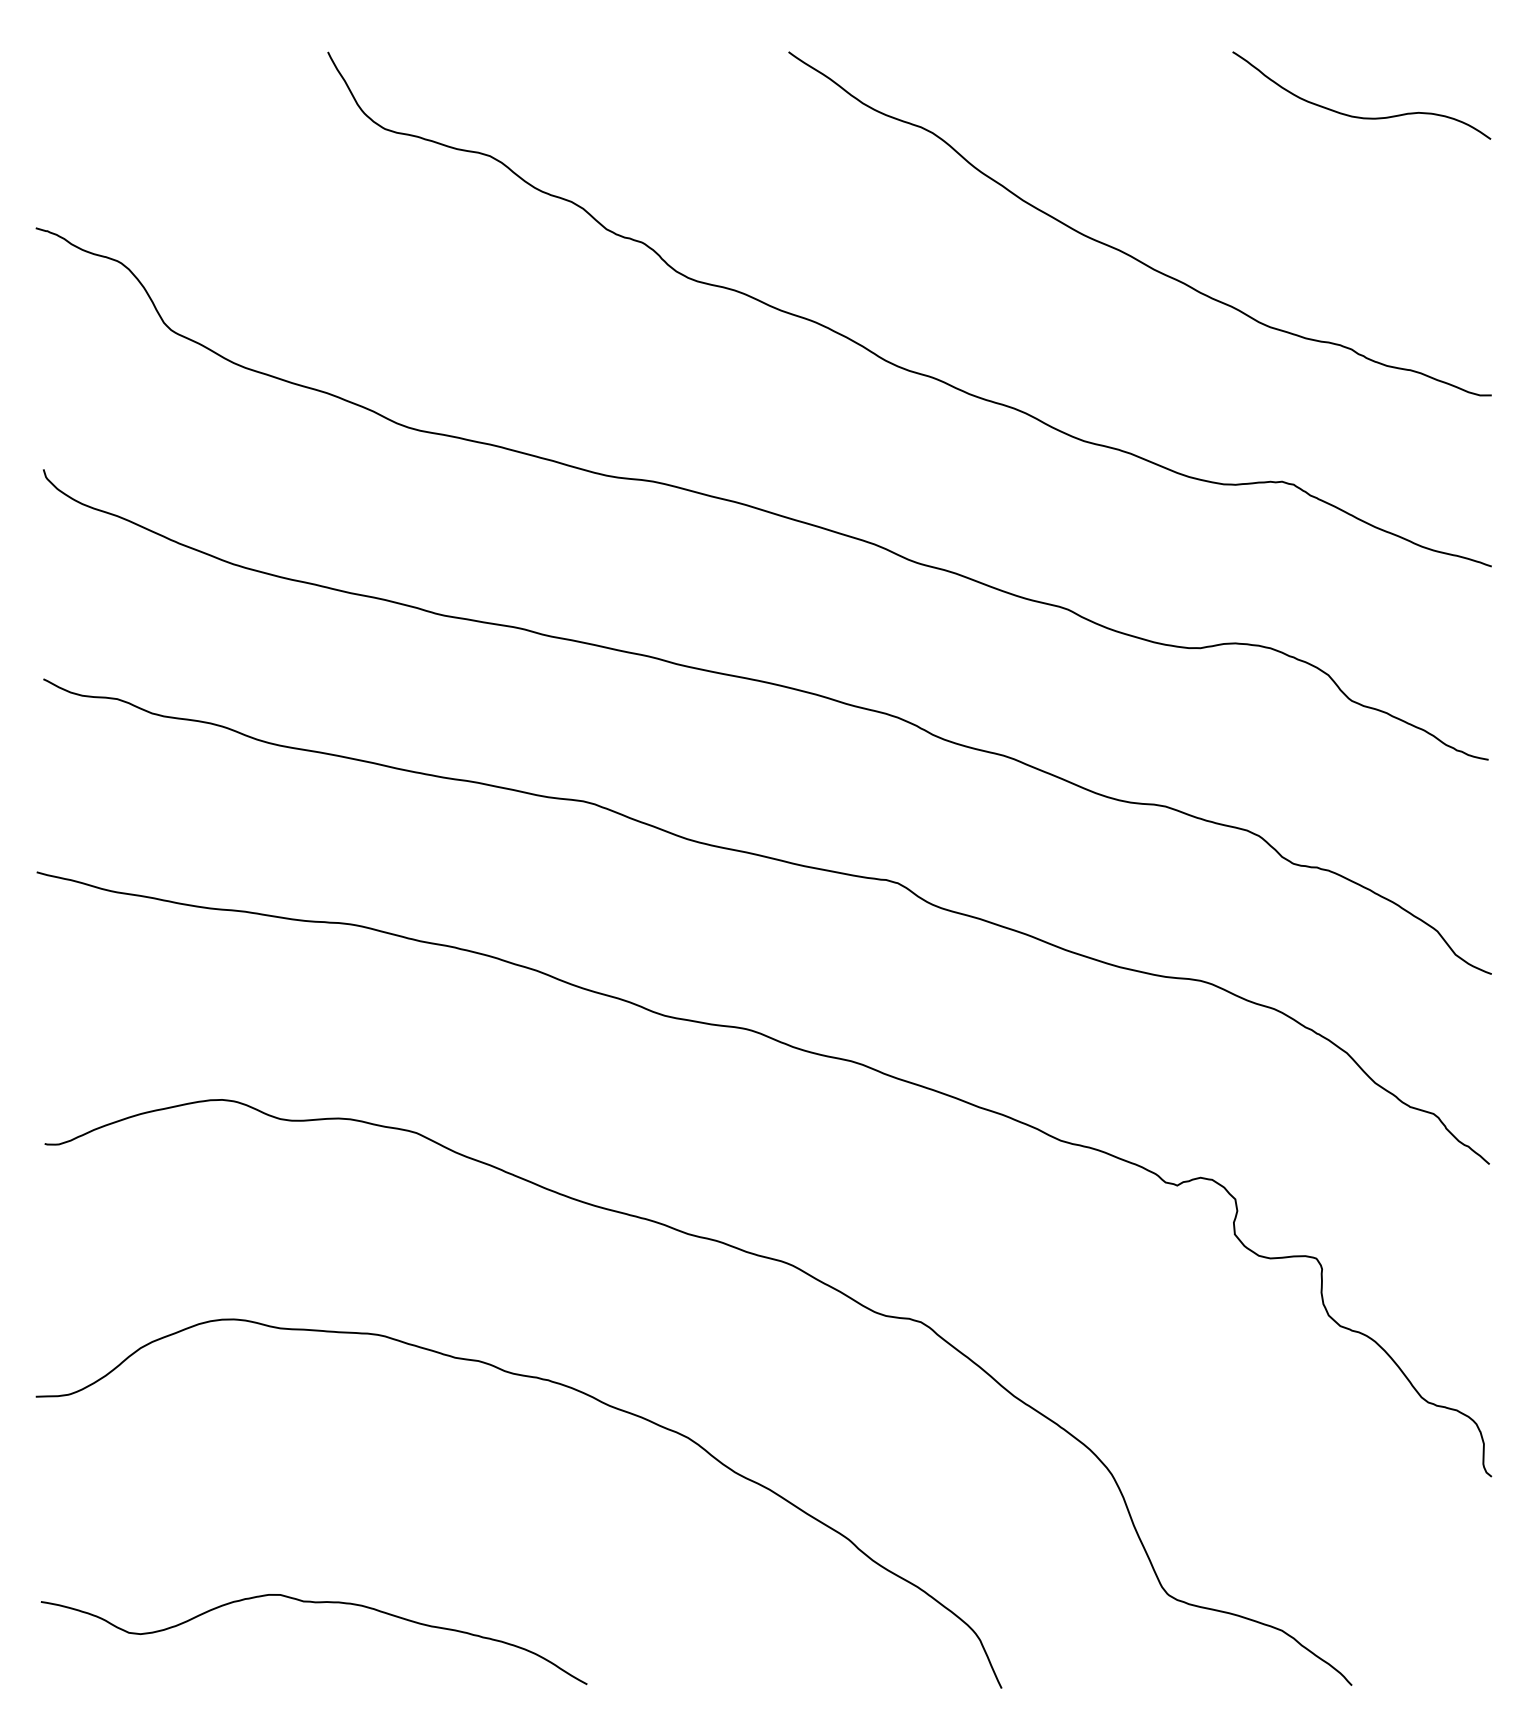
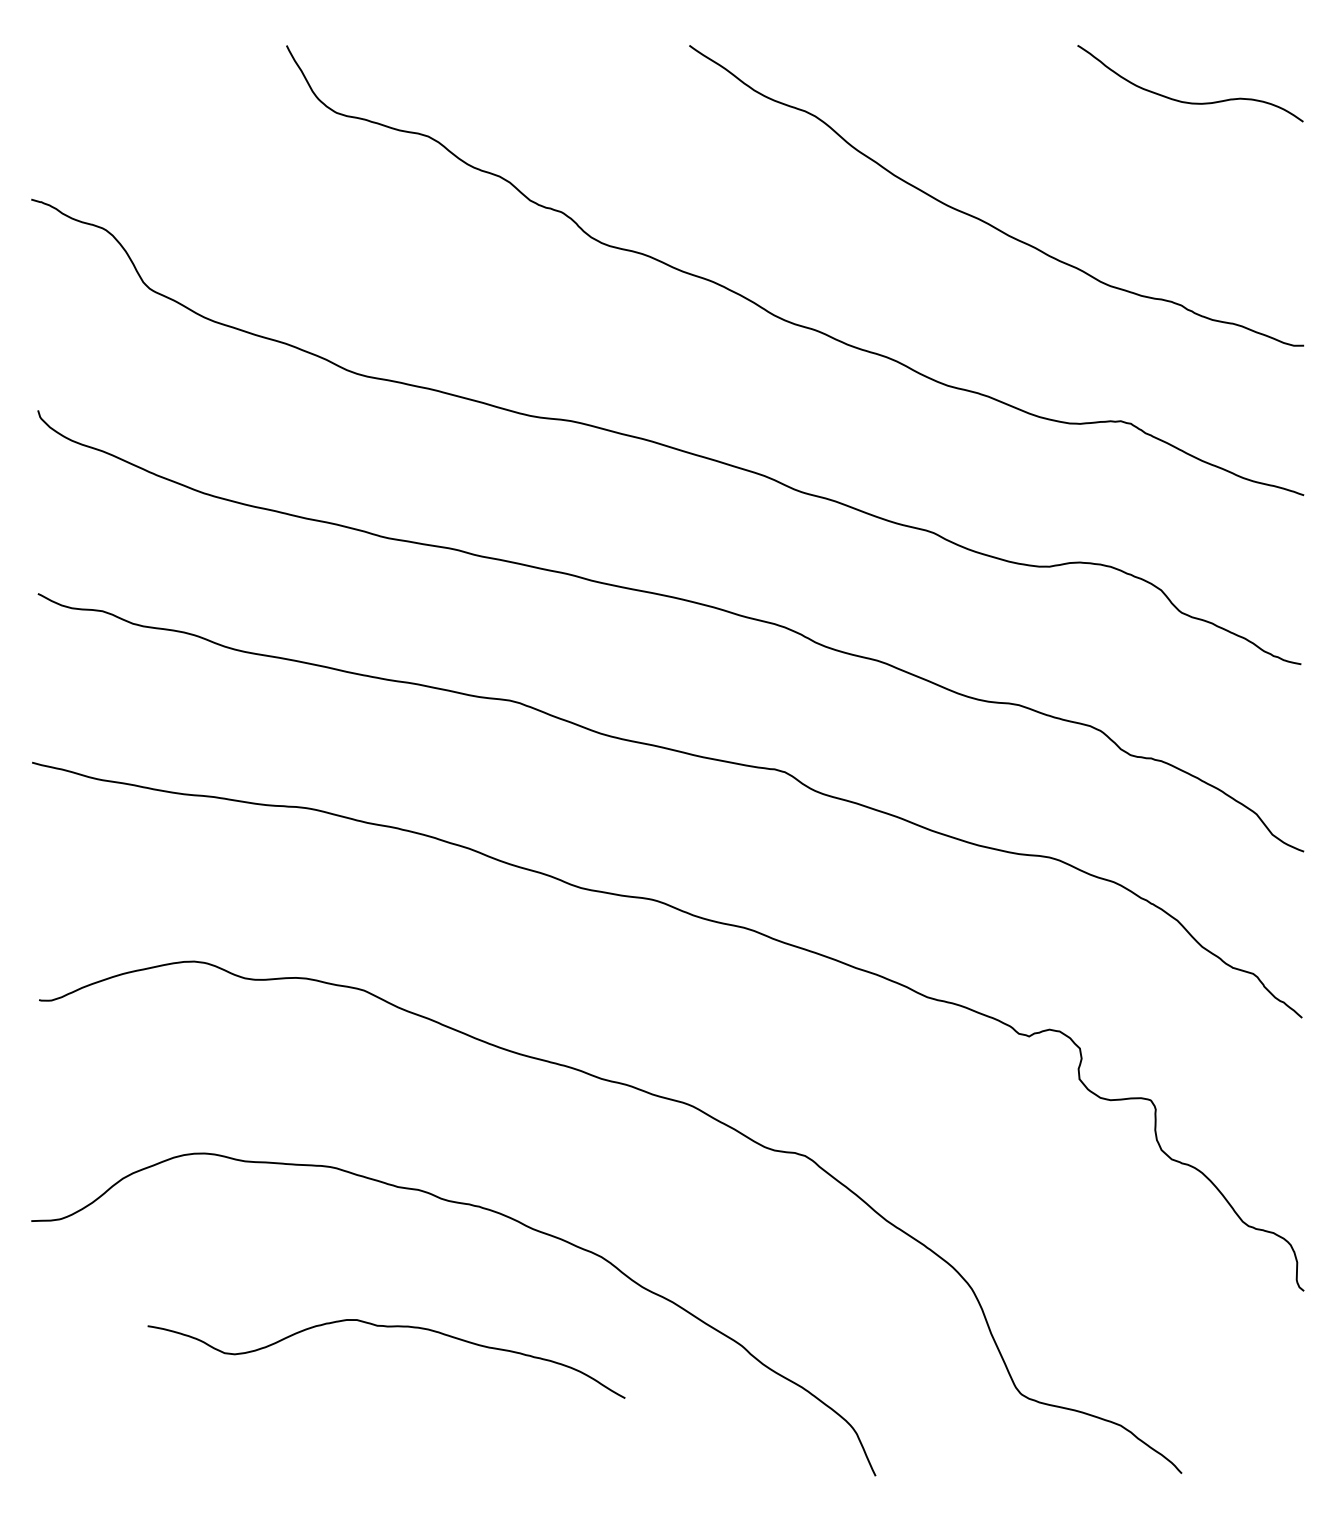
curve: (314, 1603) -> (386, 1327), moved

